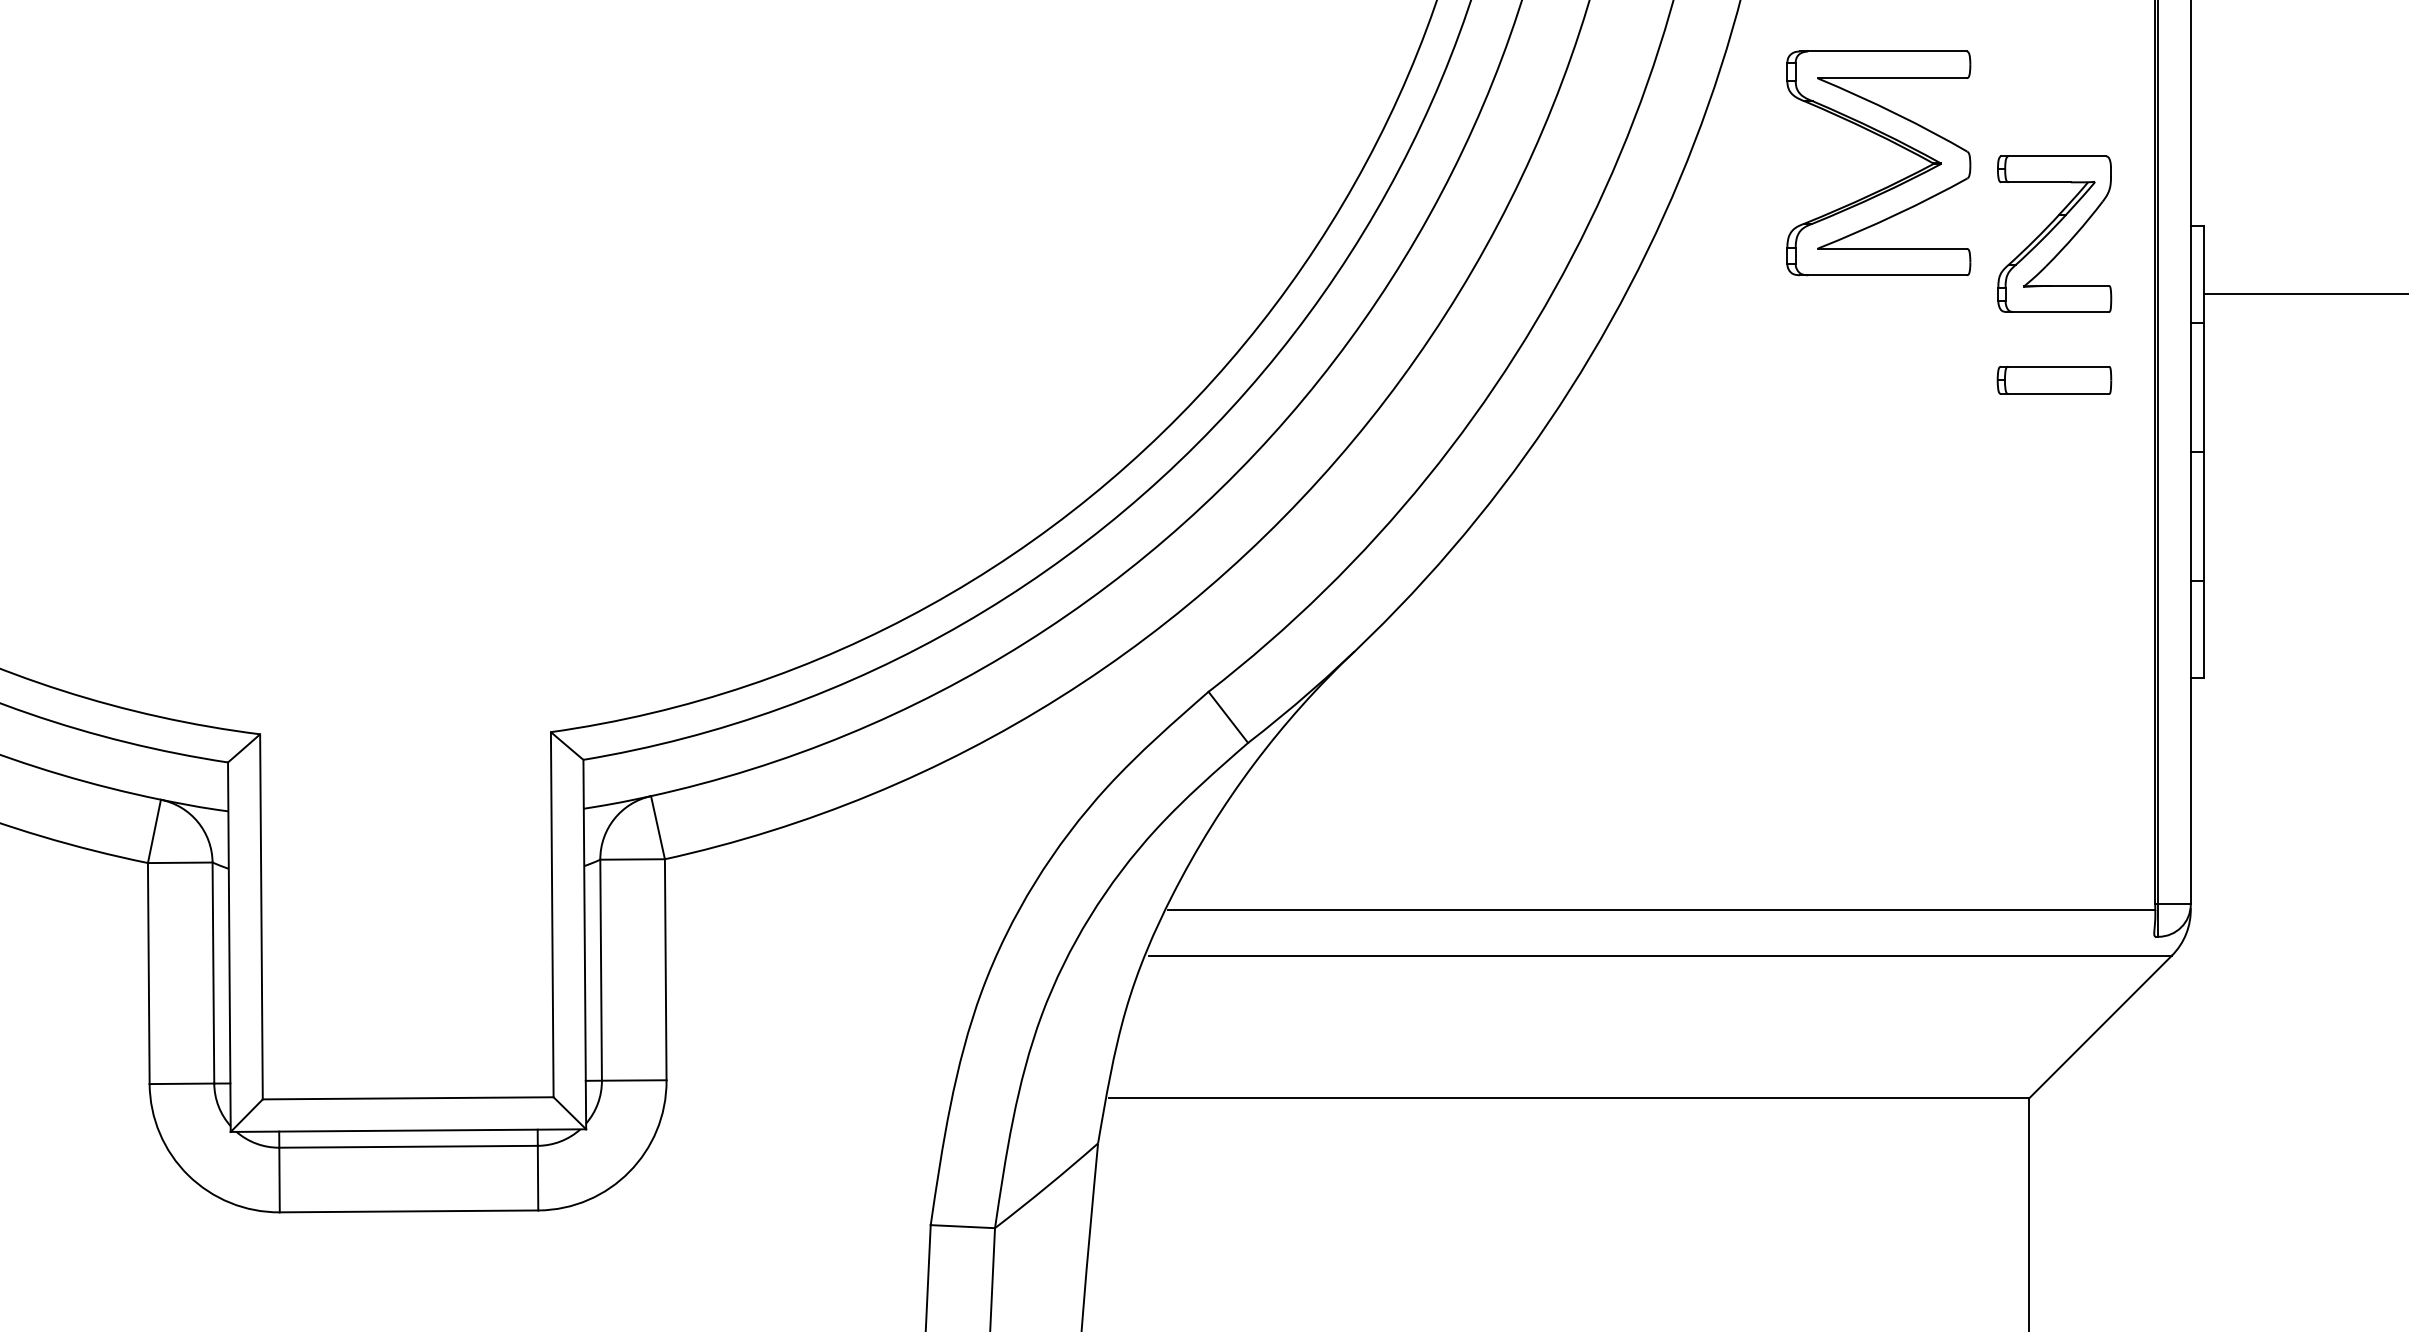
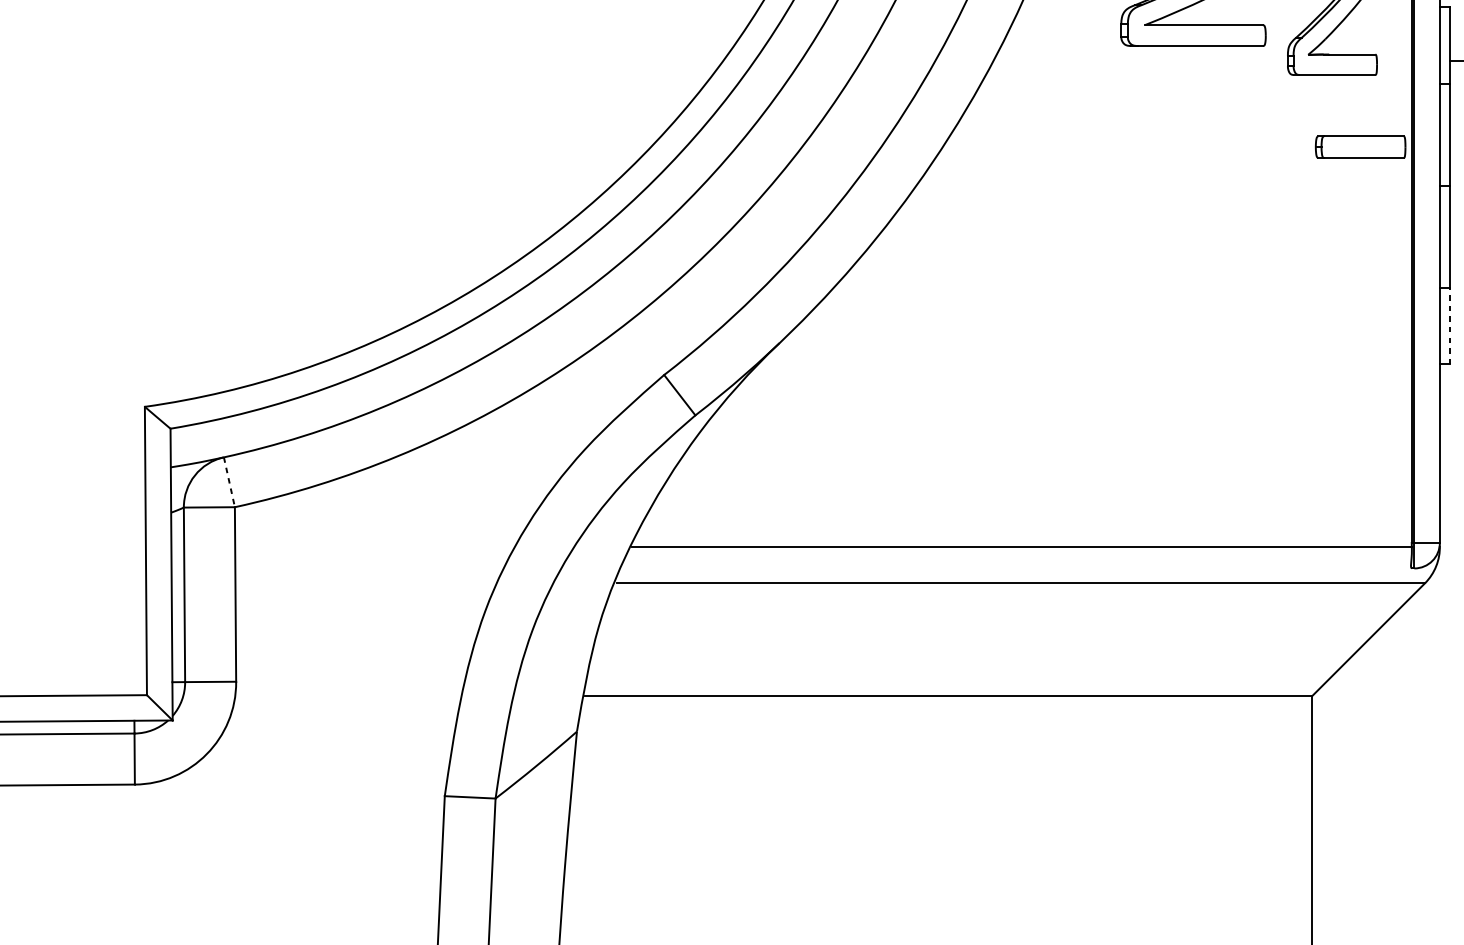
part: (2054, 380) -> (1360, 147), moved
line: (2203, 629) -> (1449, 325), solid -> dashed
line: (658, 828) -> (229, 482), solid -> dashed

